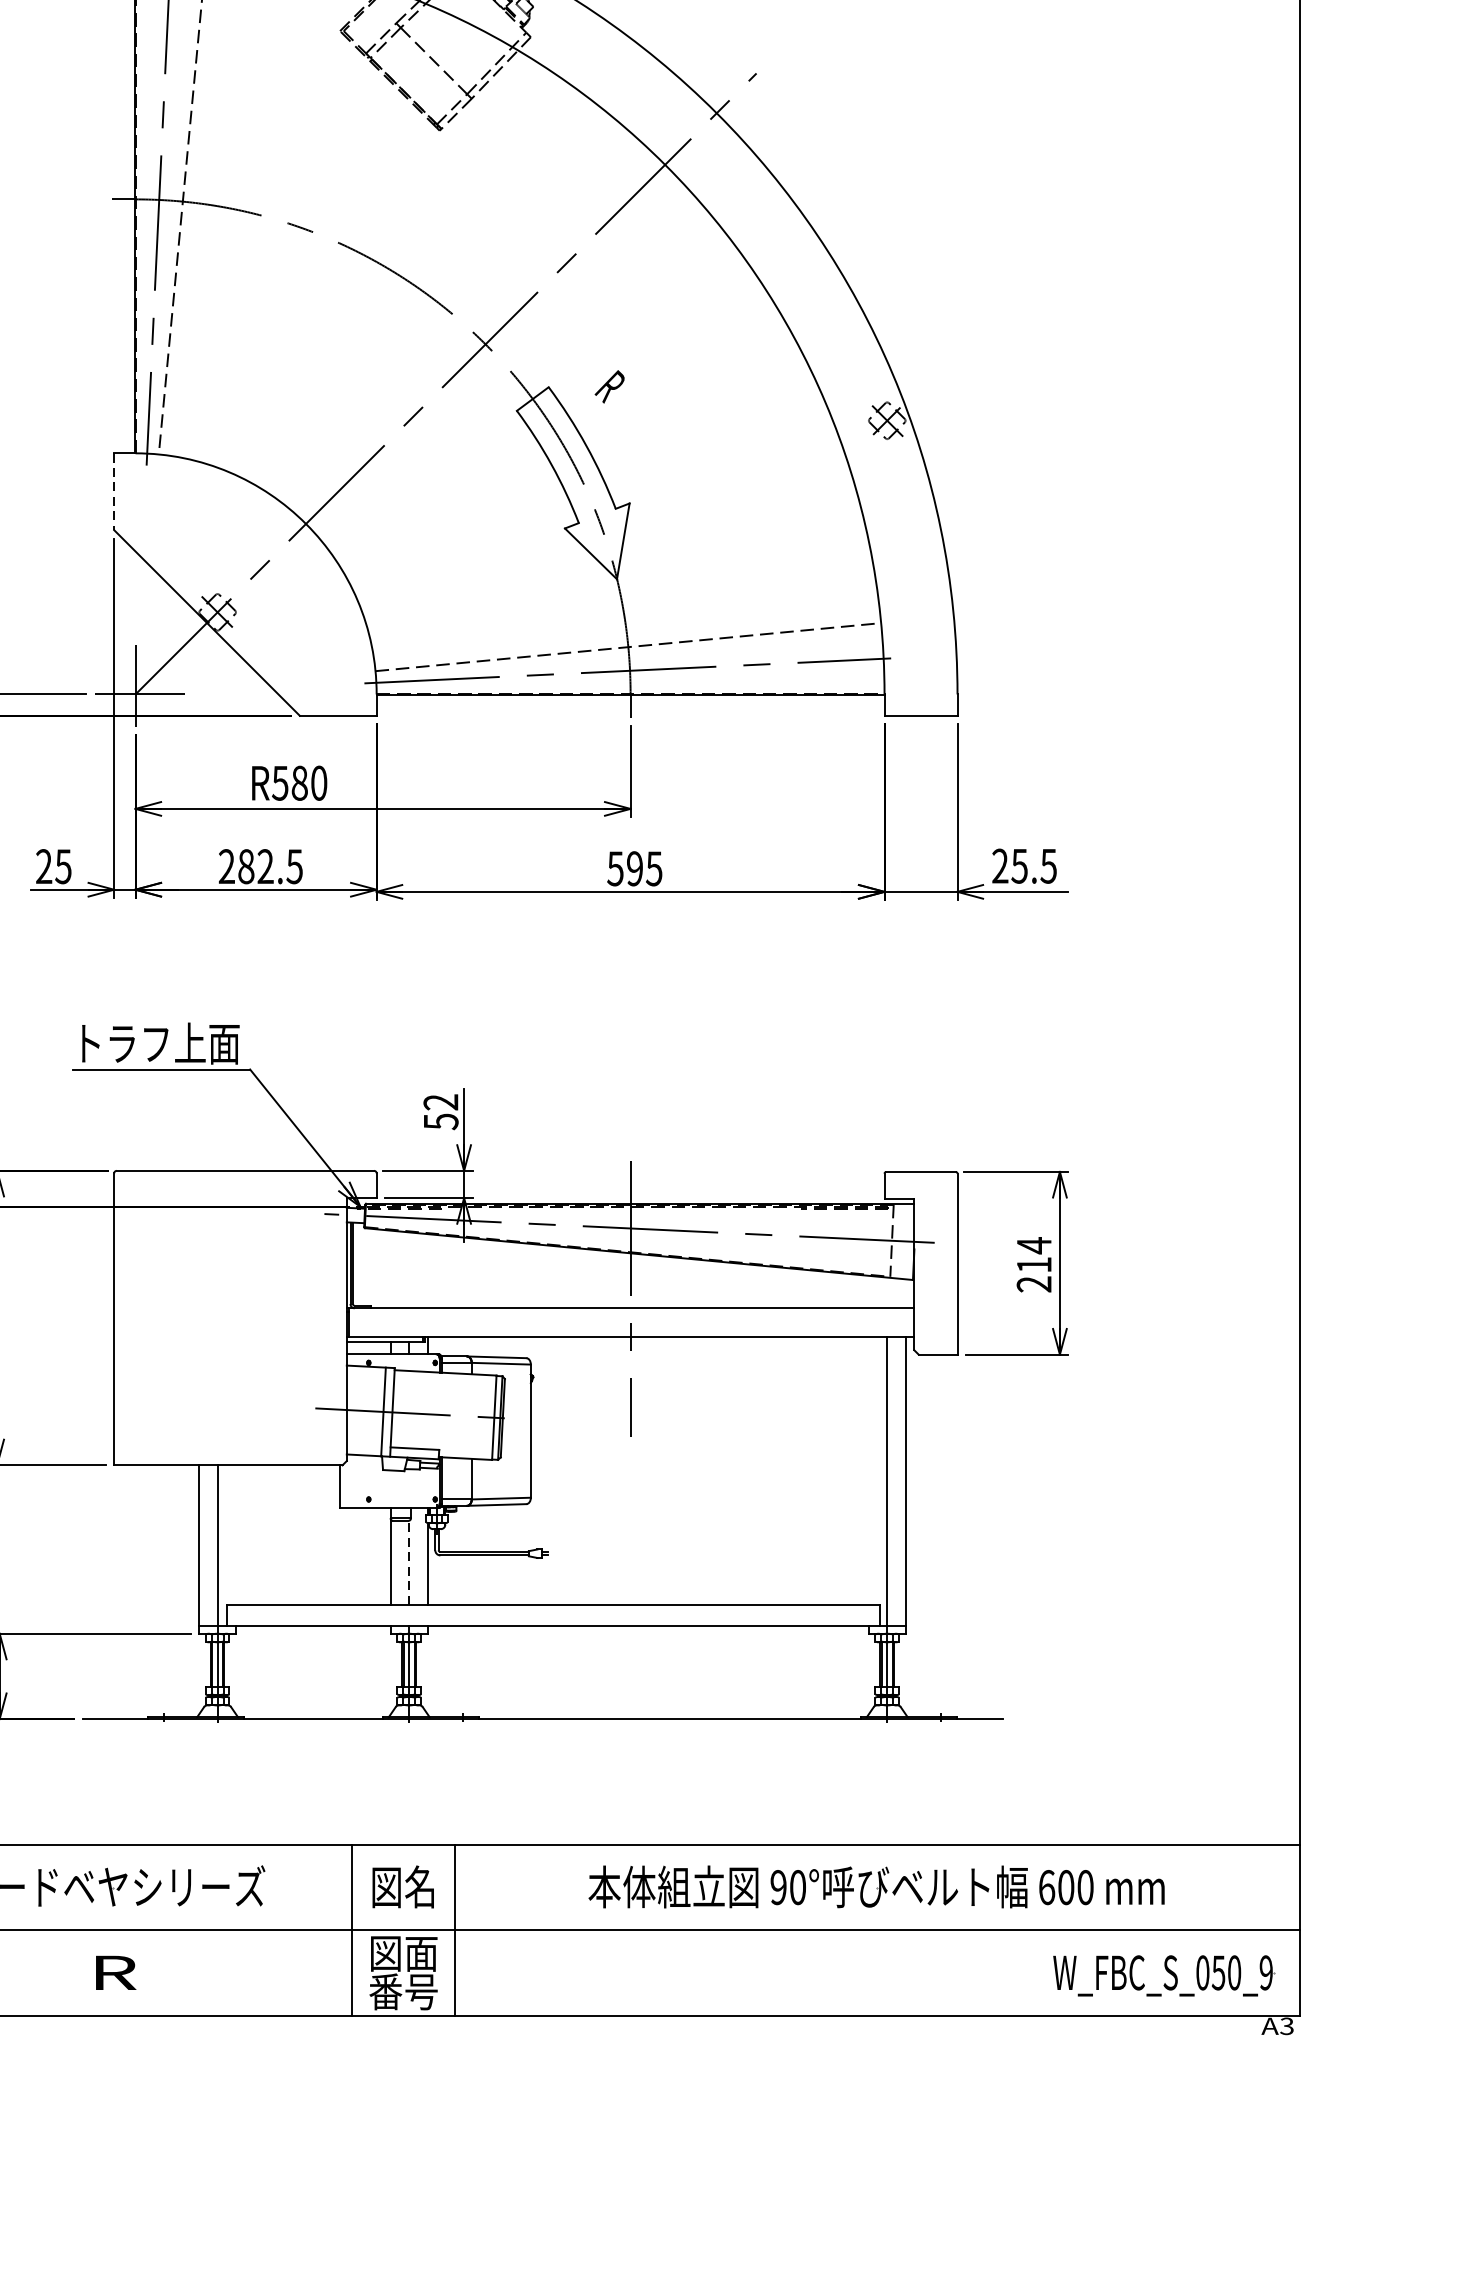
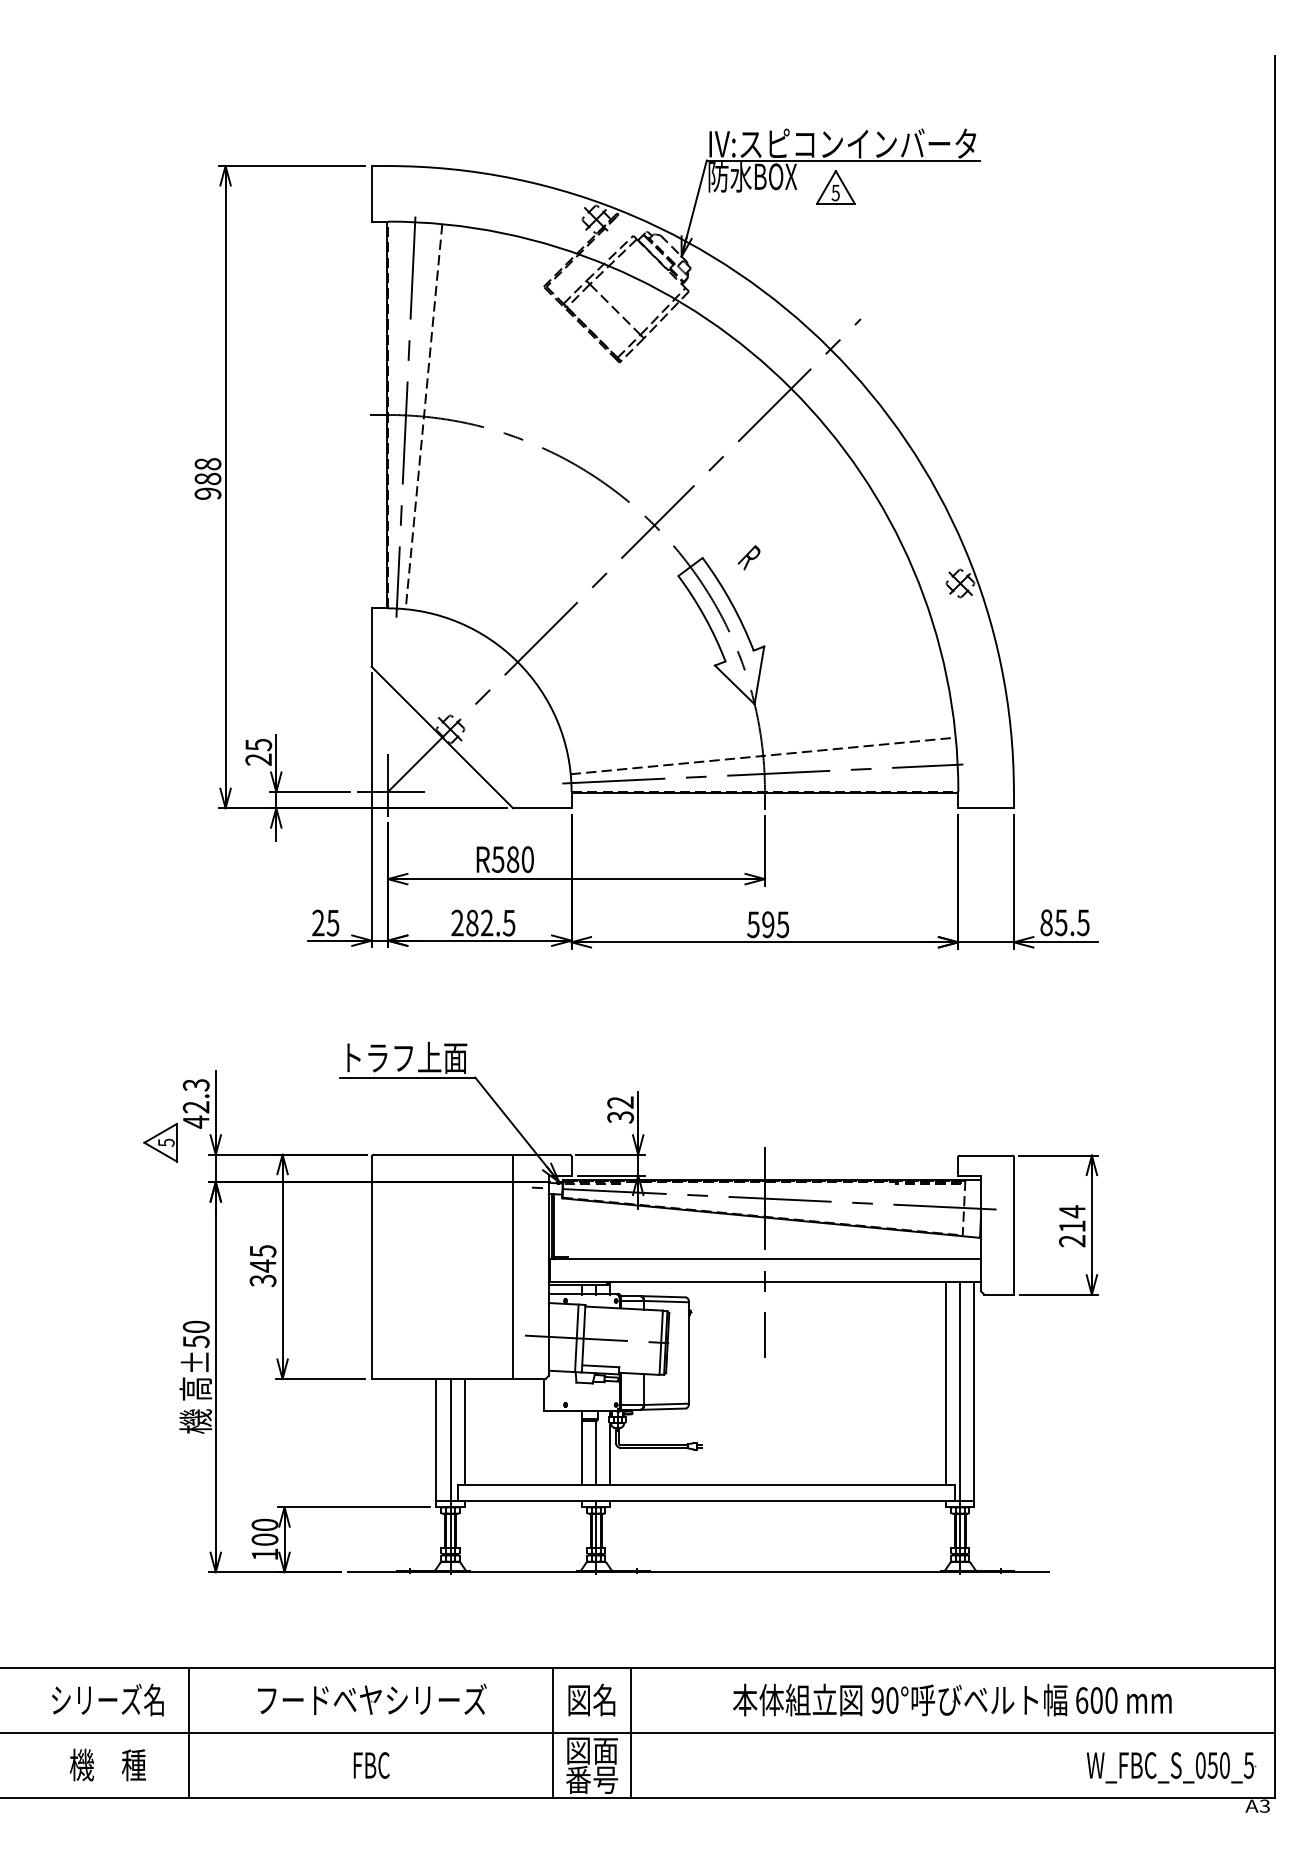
line: (113, 492) -> (371, 638), dashed -> solid
text: (1000, 865) -> (1046, 922), 25.5 -> 85.5
text: (440, 1120) -> (620, 1116), 52 -> 32
line: (300, 1317) -> (513, 1266), added
line: (868, 1471) -> (946, 1383), added
line: (236, 1534) -> (464, 1431), added
line: (409, 1563) -> (596, 1453), dashed -> solid
text: (113, 1972) -> (371, 1765), R -> FBC
text: (1265, 1972) -> (1248, 1765), W_FBC_S_050_9 -> W_FBC_S_050_5

